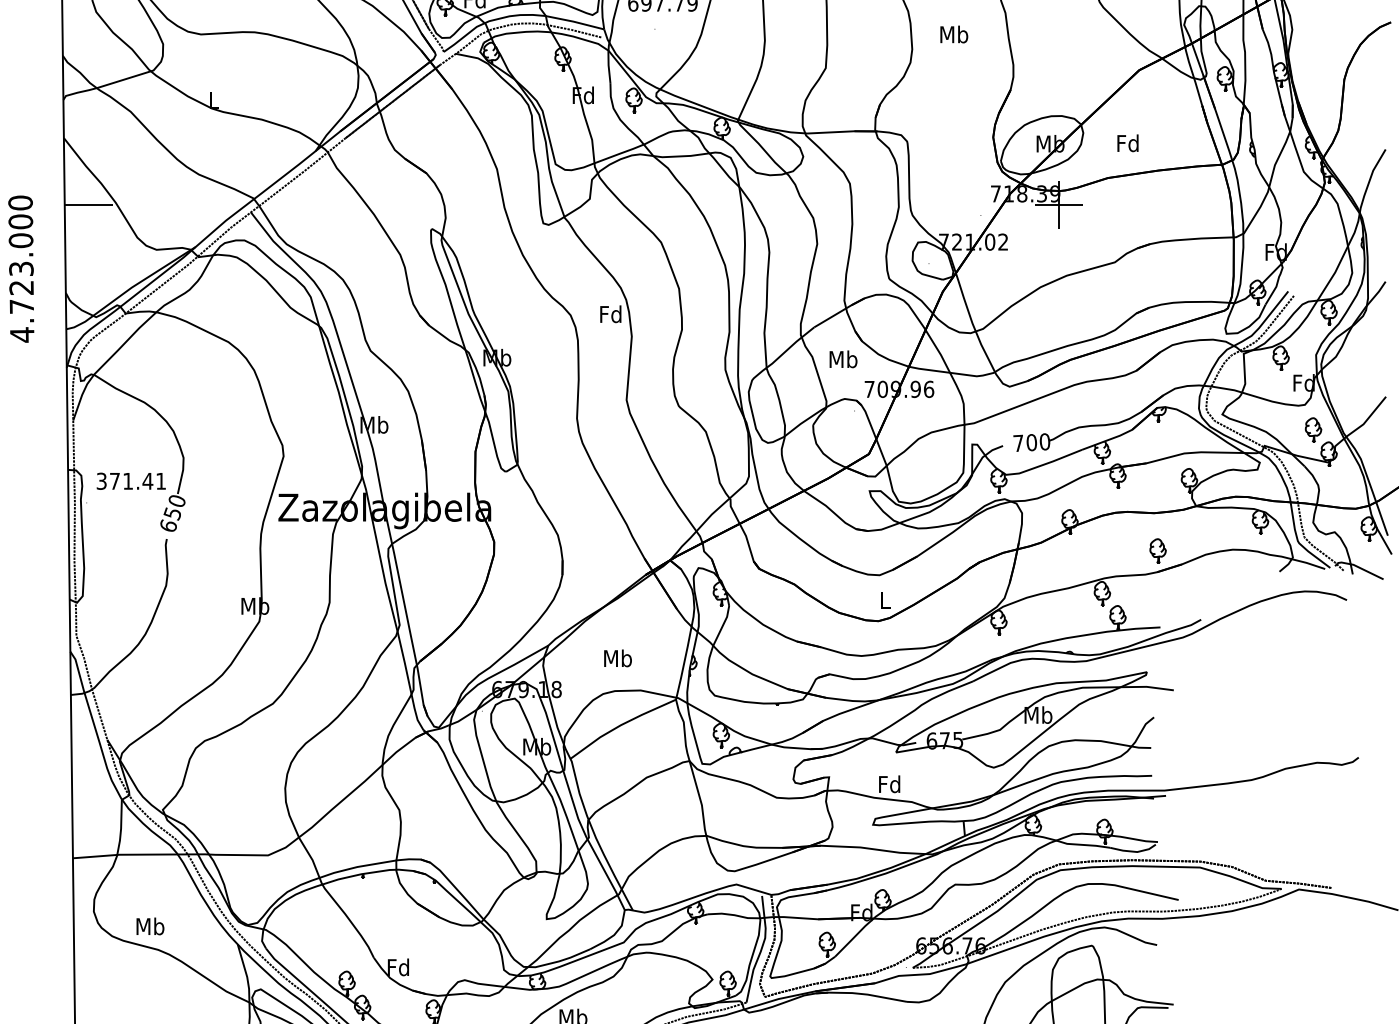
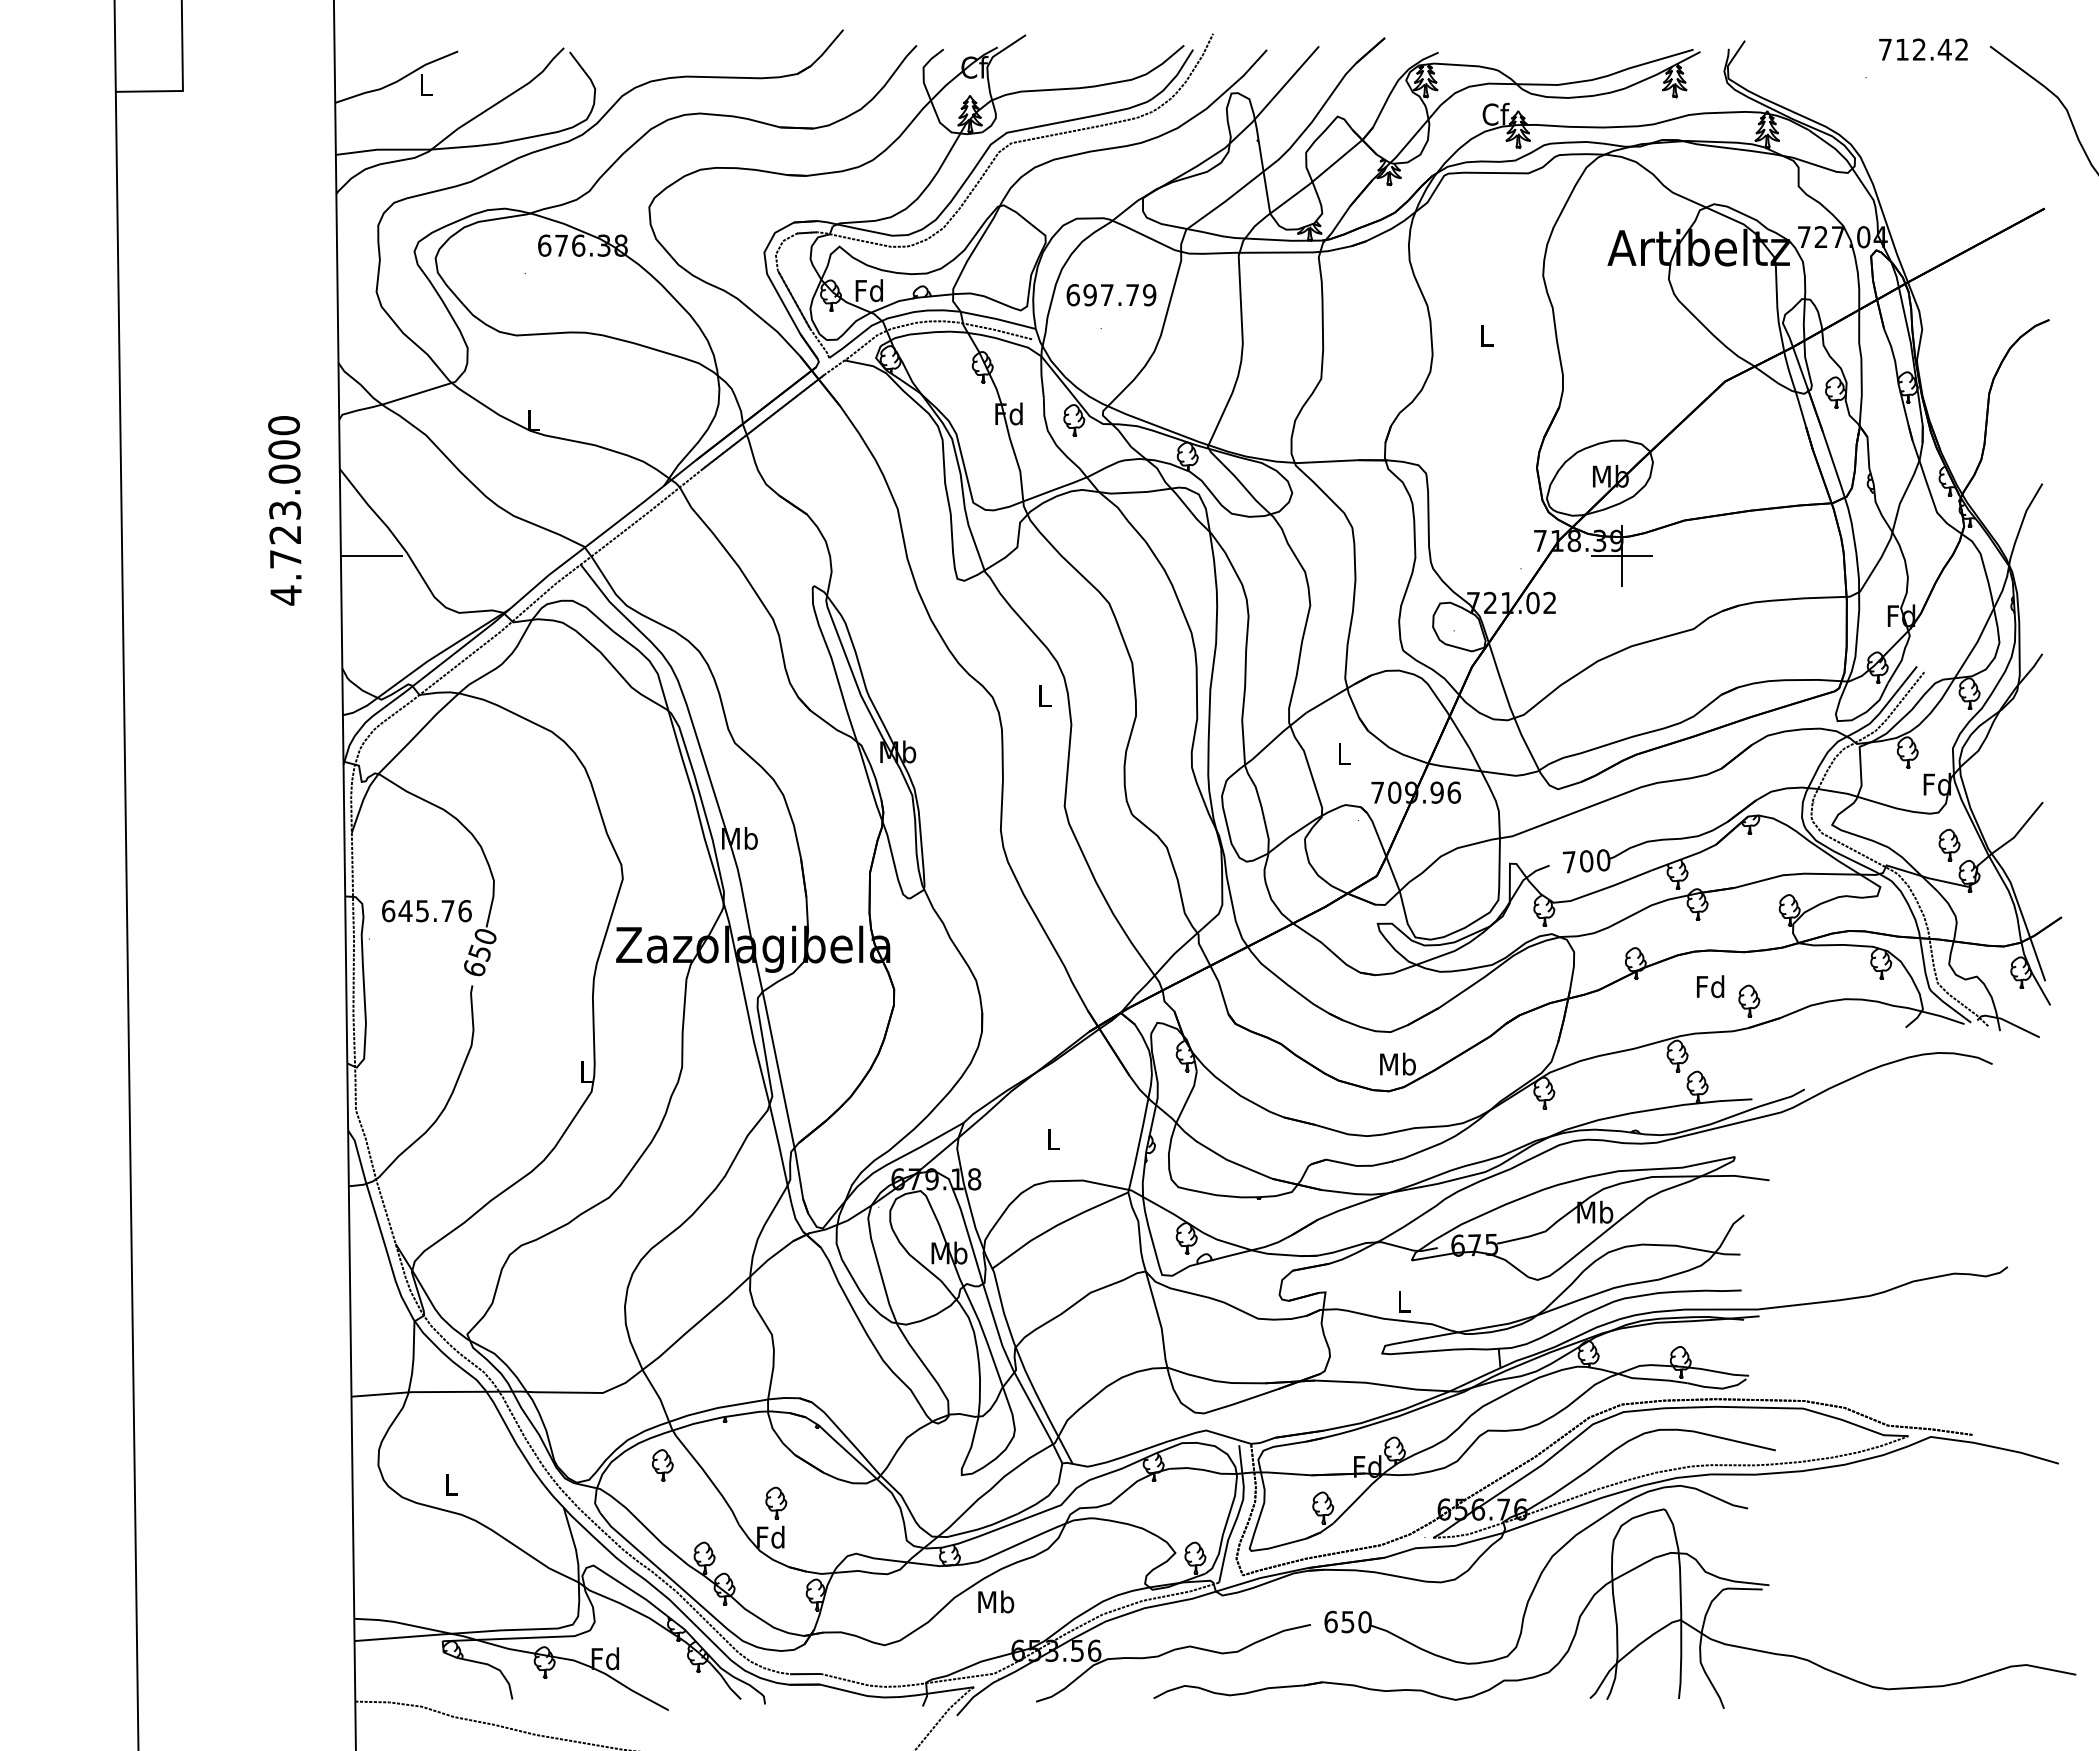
text: (954, 34) -> (1486, 335), Mb -> L
text: (1127, 143) -> (1710, 986), moved
text: (20, 268) -> (284, 510), moved
text: (610, 313) -> (1043, 695), Fd -> L
text: (843, 358) -> (1344, 753), Mb -> L
text: (131, 481) -> (426, 911), 371.41 -> 645.76
text: (884, 599) -> (1397, 1063), L -> Mb
text: (255, 605) -> (586, 1071), Mb -> L
text: (617, 657) -> (1053, 1138), Mb -> L
text: (889, 784) -> (1403, 1301), Fd -> L
part: (314, 911) -> (662, 1465), added
text: (150, 926) -> (451, 1484), Mb -> L
part: (402, 940) -> (776, 1502), added

